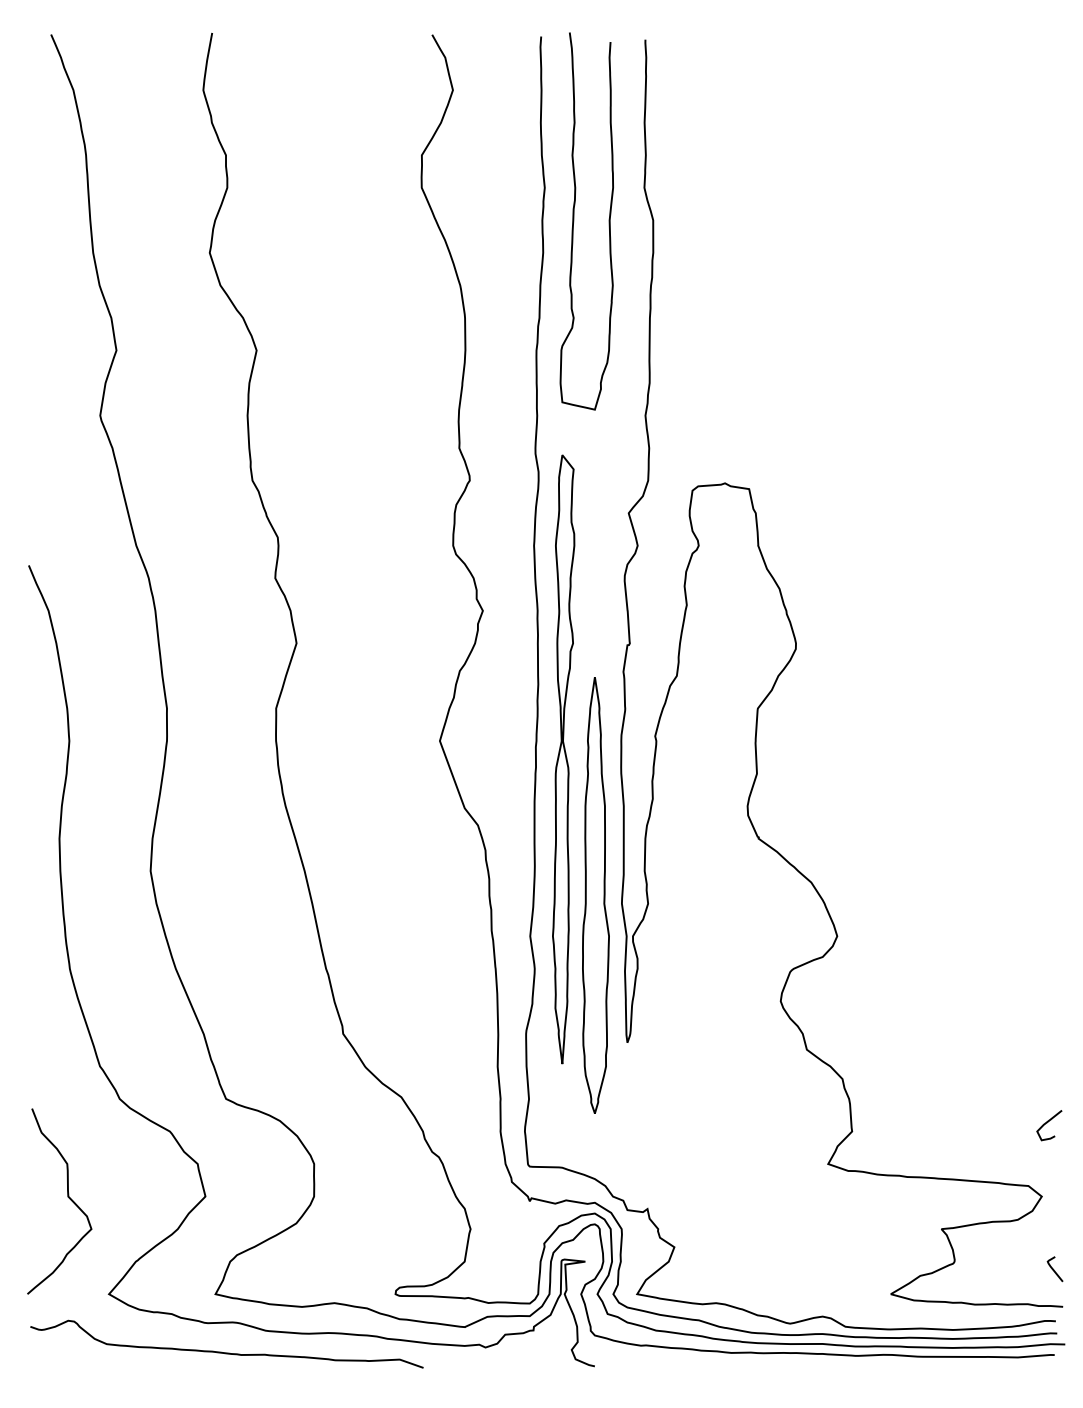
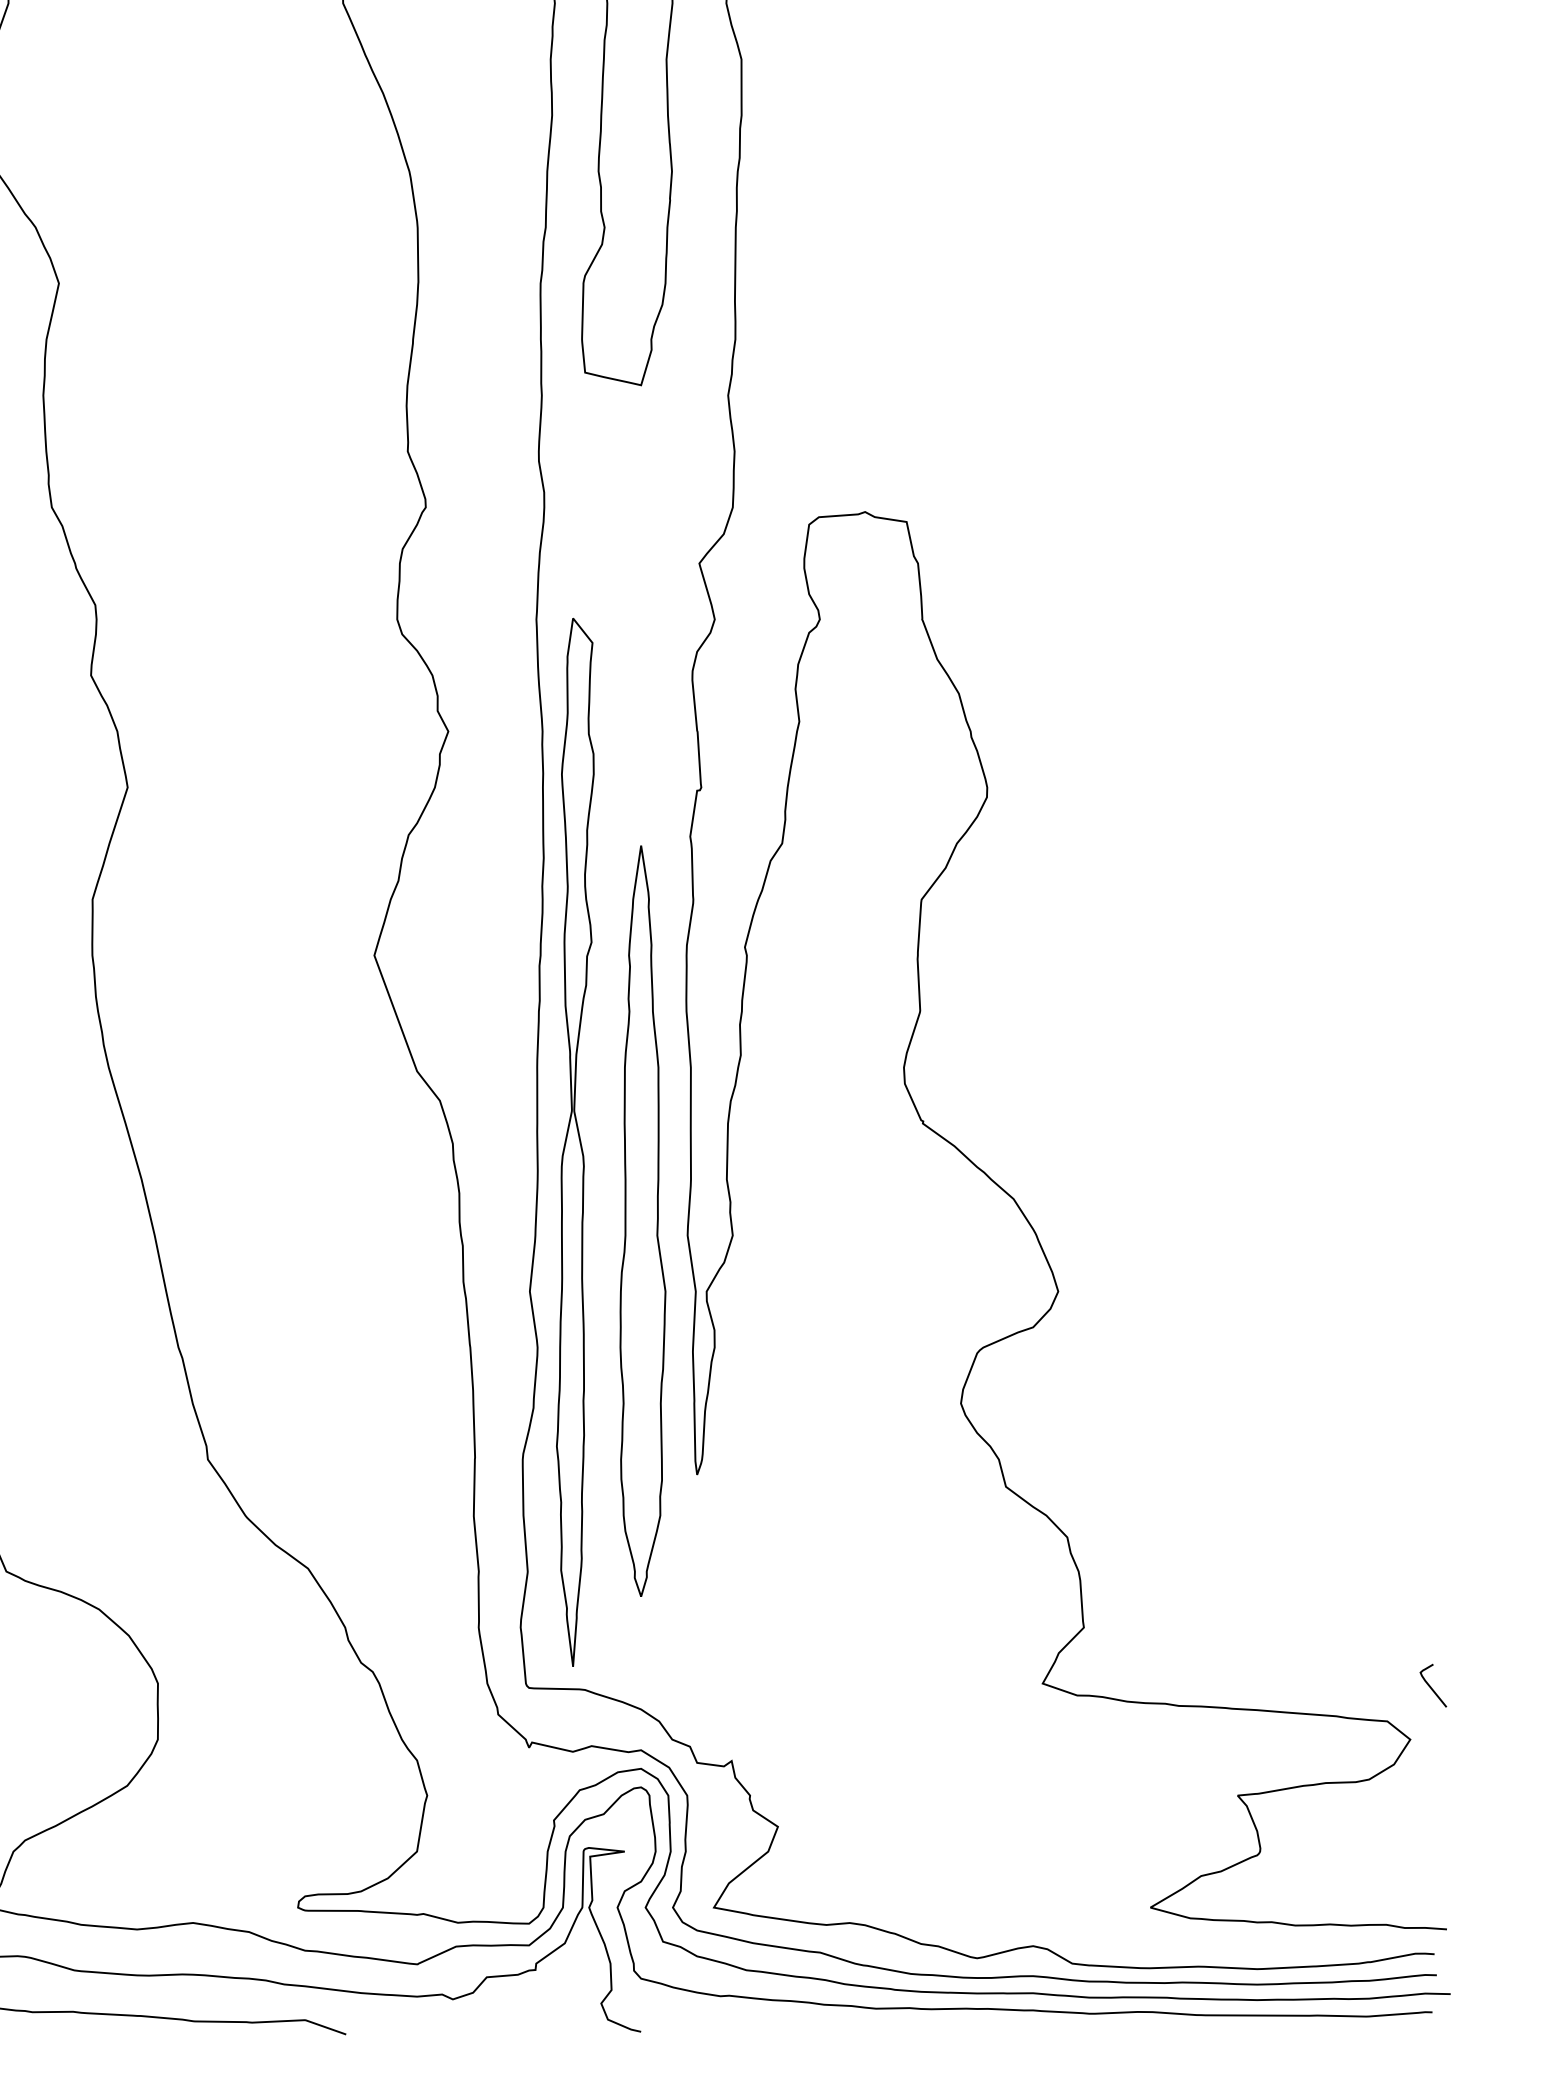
part: (563, 759) -> (575, 1142), moved
curve: (1047, 1123) -> (1420, 1613), removed
curve: (1054, 1269) -> (1432, 1686), moved

